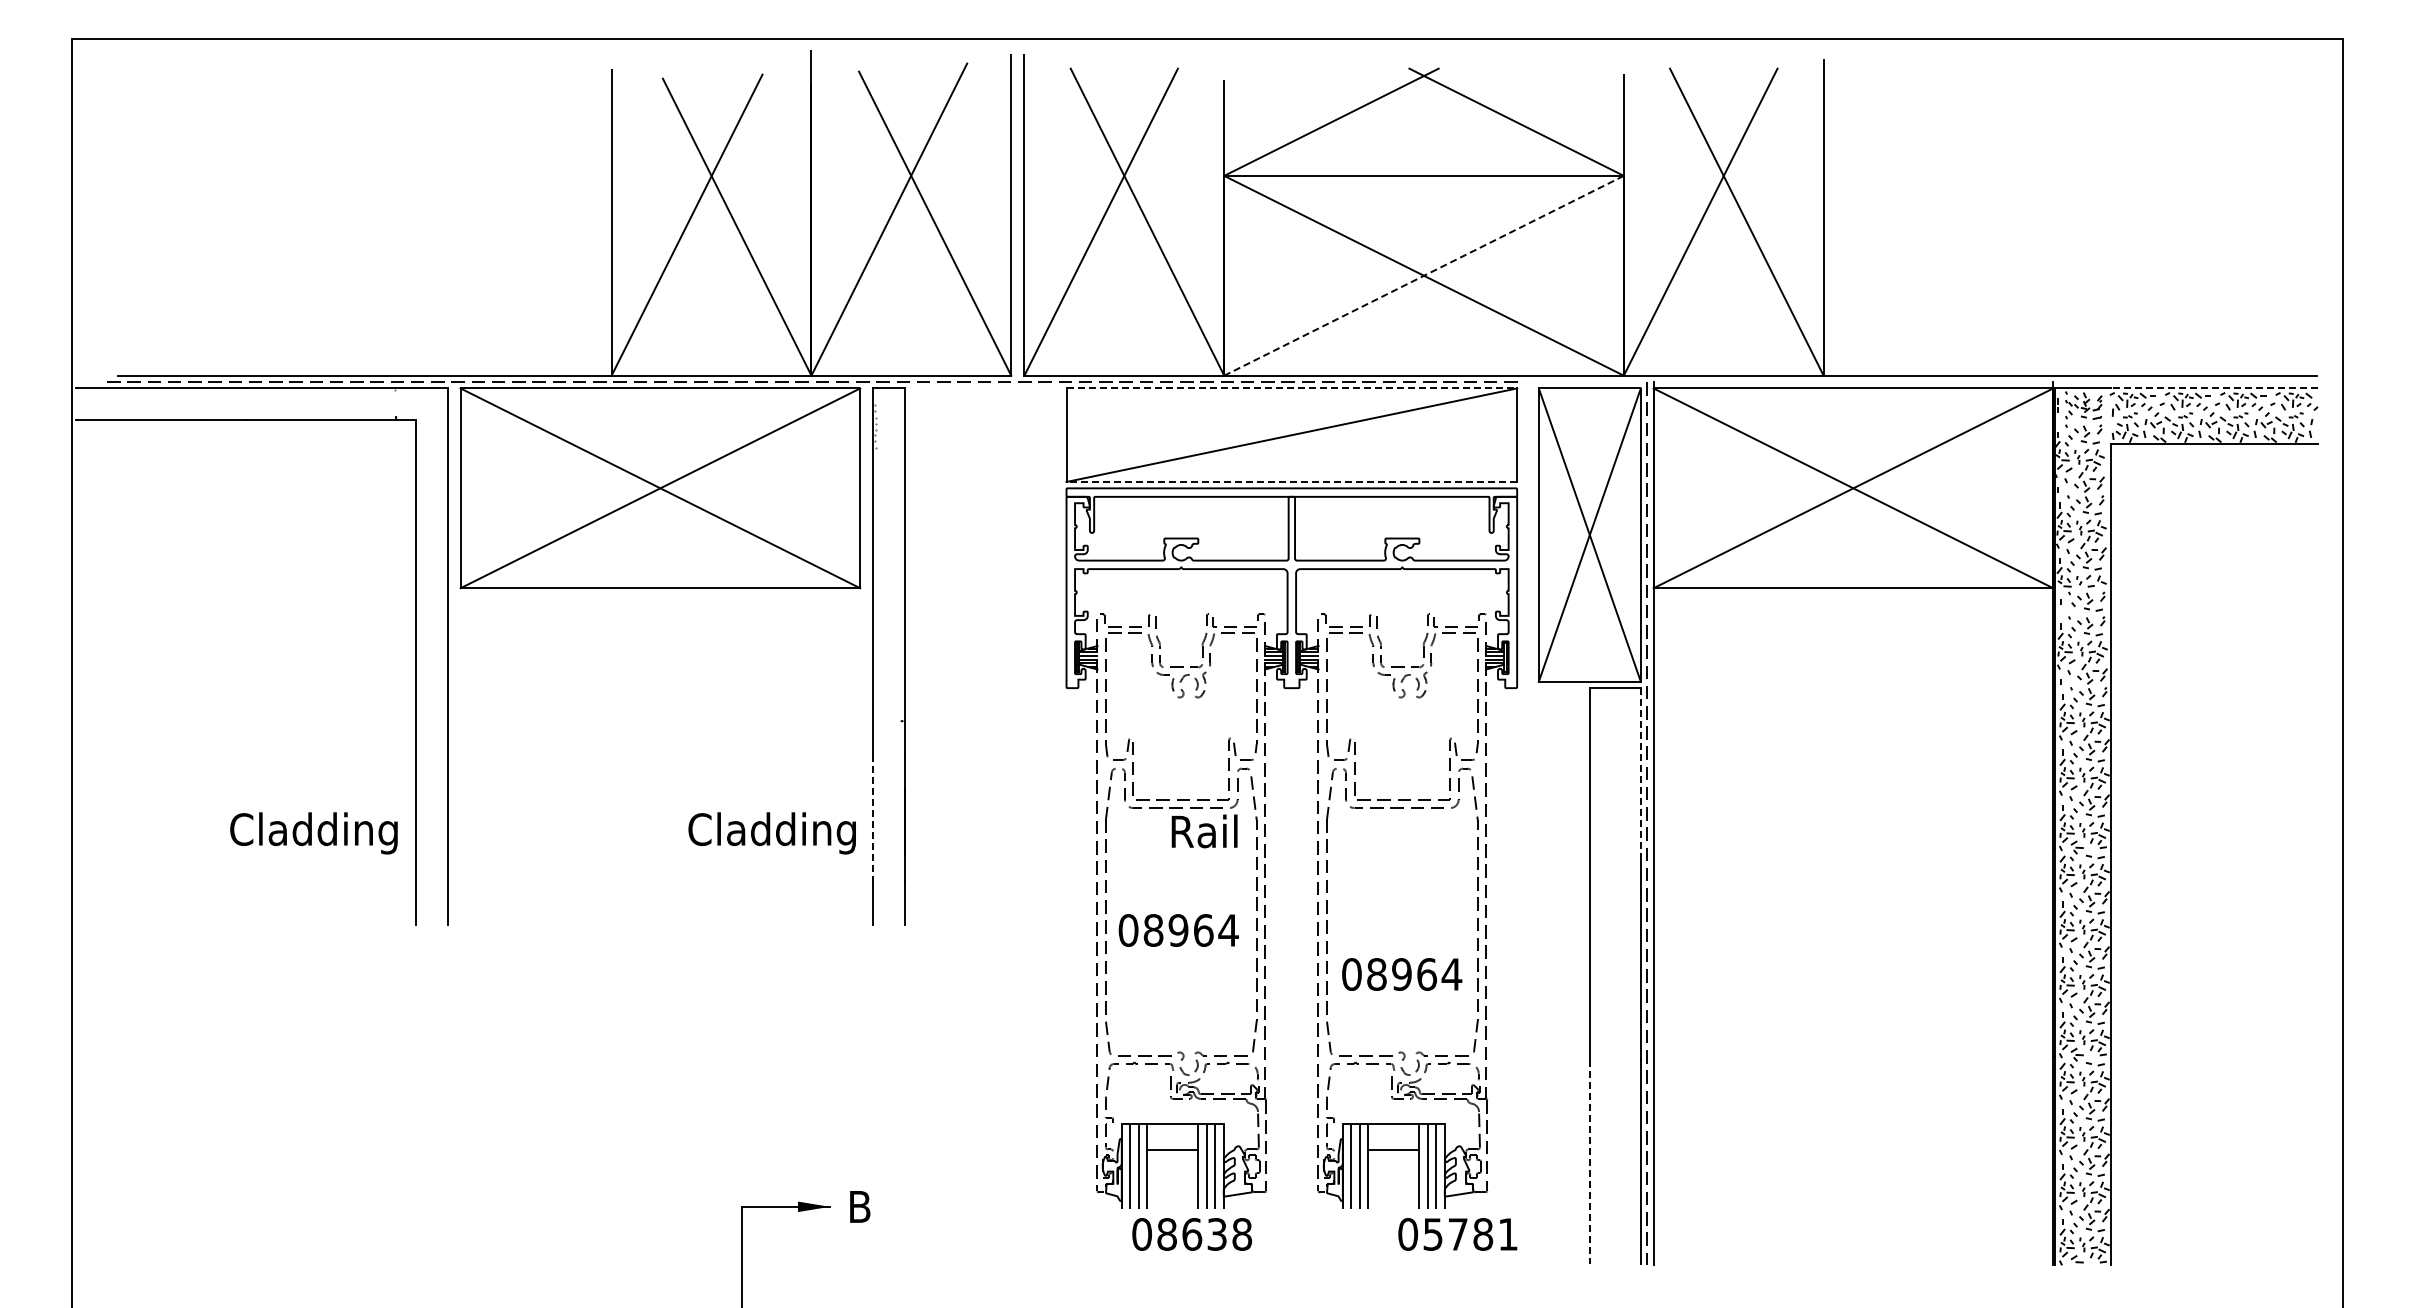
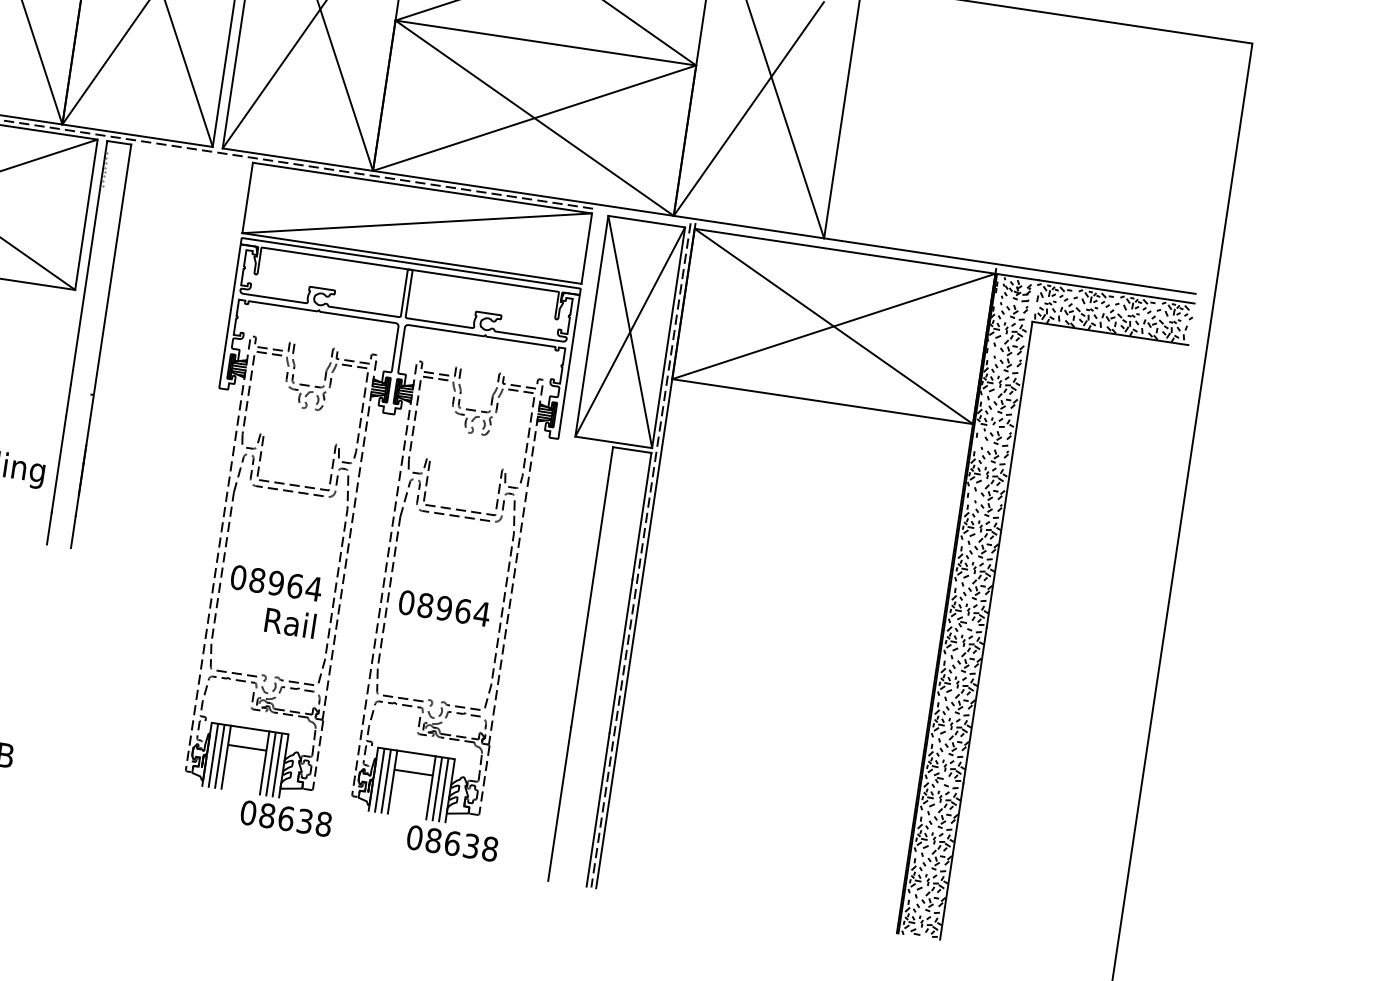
line: (1423, 276) -> (534, 118), dashed -> solid
line: (1292, 388) -> (422, 188), dashed -> solid
line: (2214, 388) -> (1116, 291), dashed -> solid
line: (1291, 481) -> (411, 258), dashed -> solid
line: (1640, 772) -> (641, 516), dashed -> solid
line: (872, 818) -> (58, 464), dashed -> solid
text: (1204, 831) -> (290, 623), moved
text: (1402, 974) -> (444, 608), moved
line: (1589, 1162) -> (559, 804), dashed -> solid
text: (1192, 1234) -> (286, 818), moved
text: (1470, 1234) -> (461, 844), 05781 -> 08638

